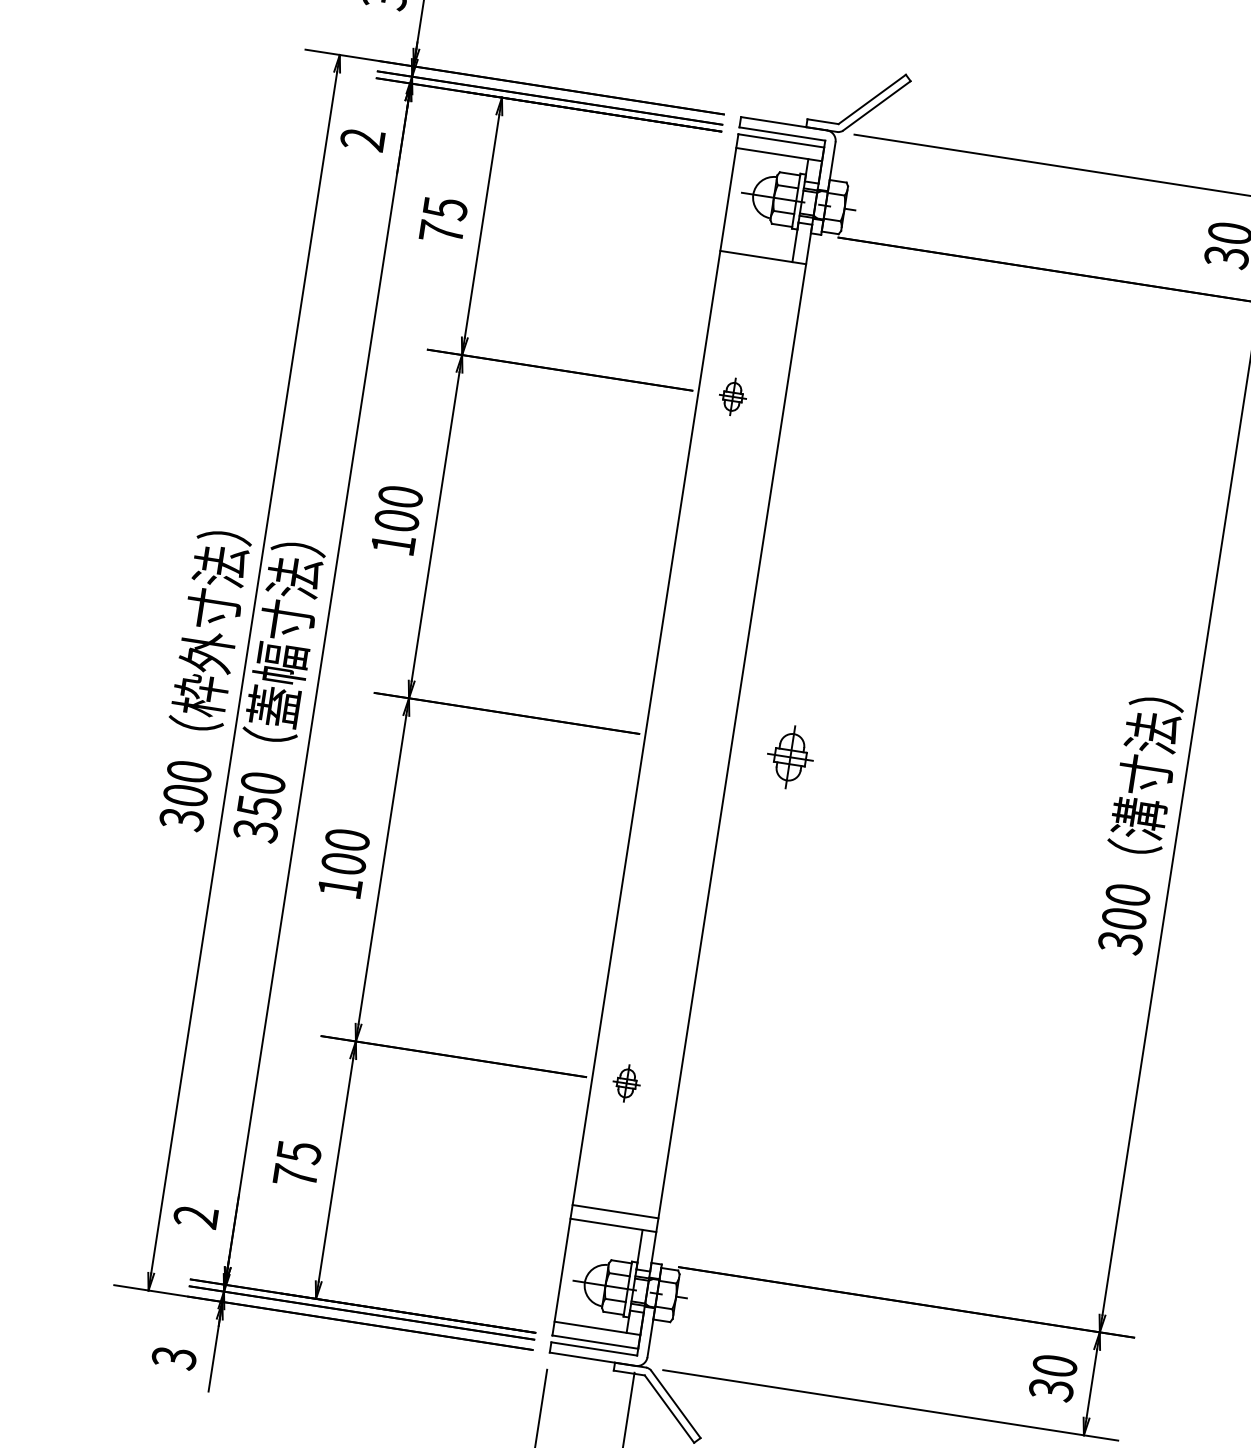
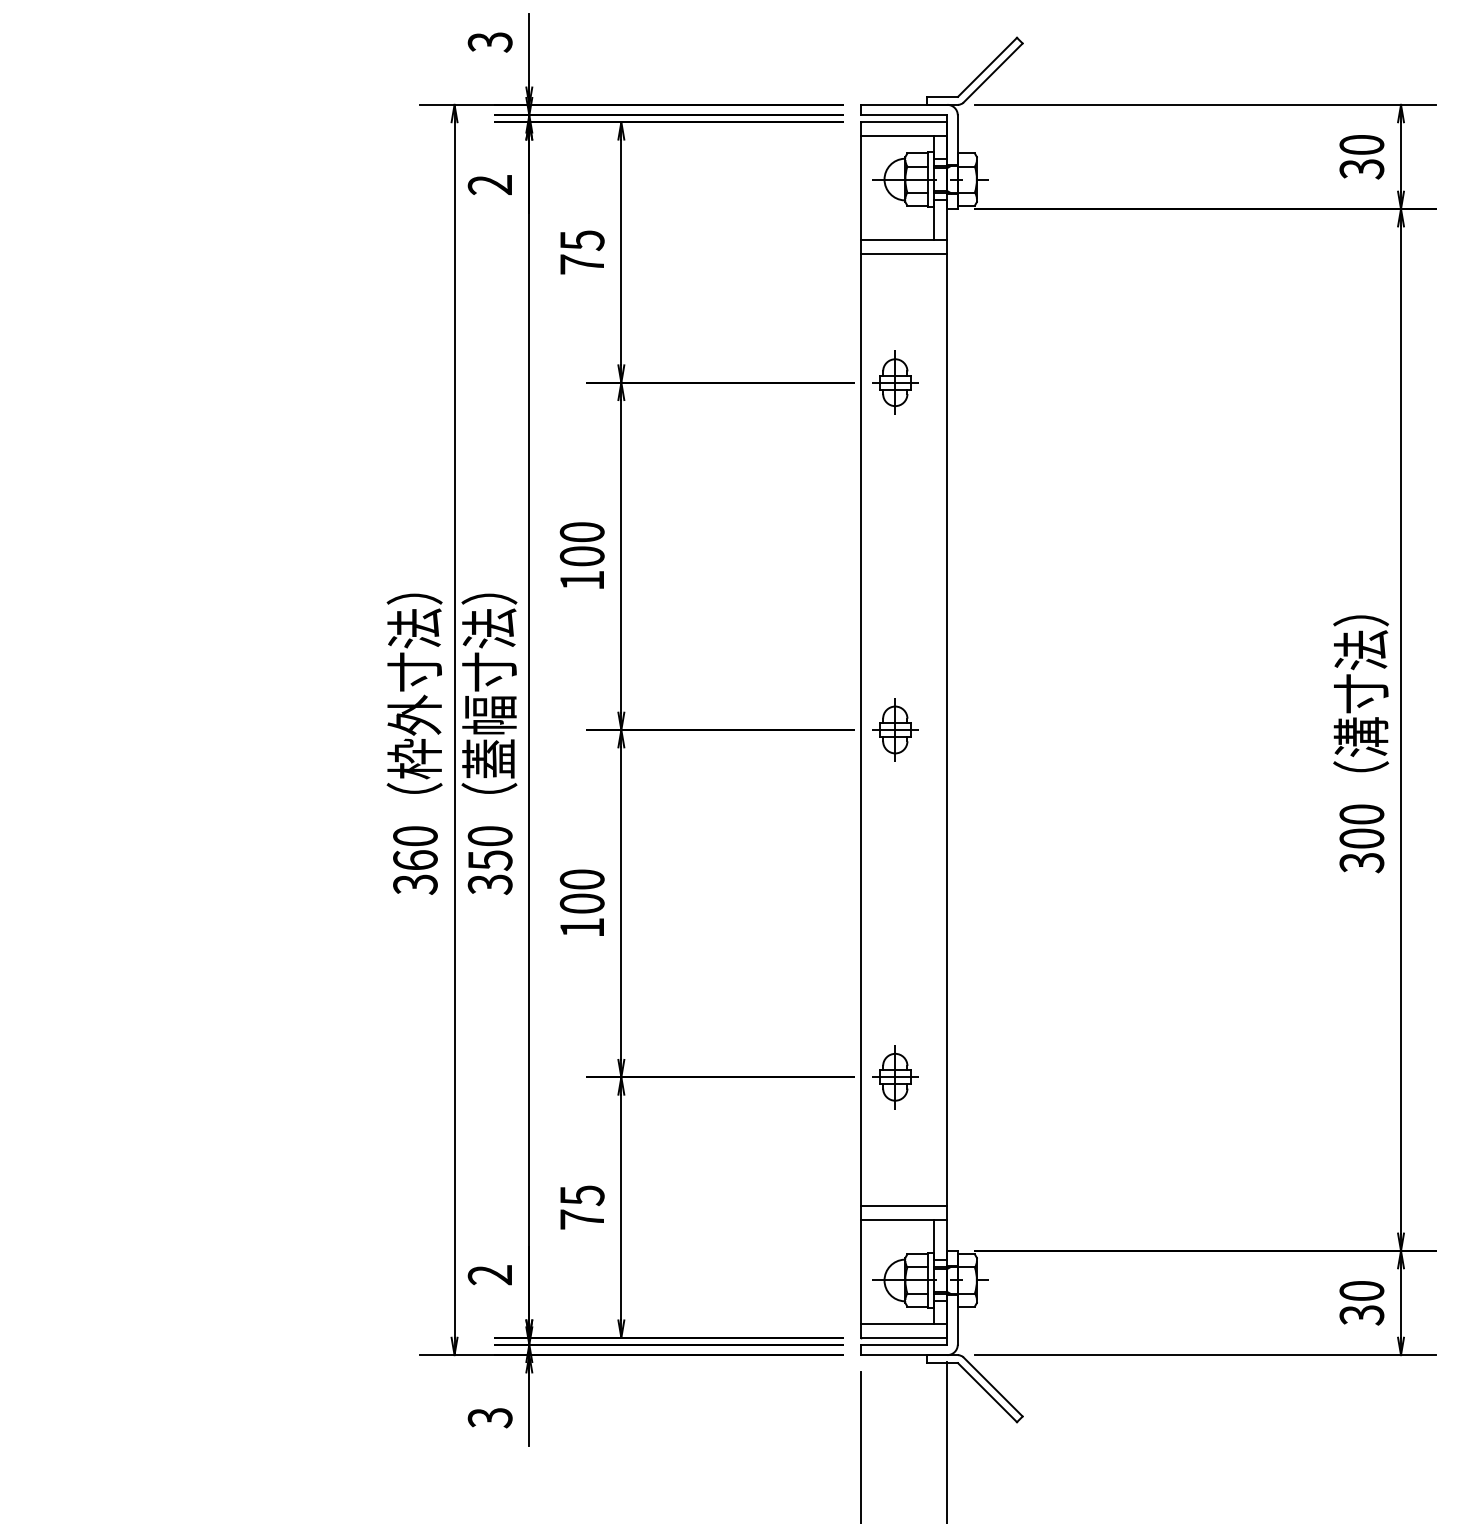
line: (760, 271) -> (903, 254), added
part: (733, 396) -> (895, 382), size x1.67
part: (790, 756) -> (895, 729), moved
text: (185, 795) -> (415, 860), 300 -> 360
part: (626, 1083) -> (895, 1077), size x1.67

